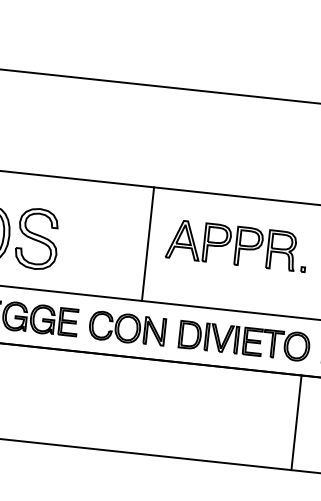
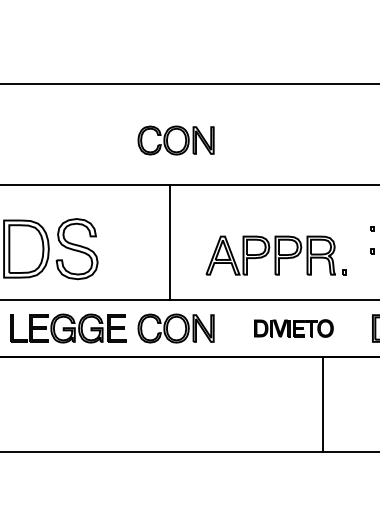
part: (146, 141) -> (175, 140), added
line: (147, 244) -> (169, 242), moved
part: (236, 245) -> (275, 255), moved
part: (244, 340) -> (293, 328), size x0.6
line: (296, 421) -> (323, 403), moved

